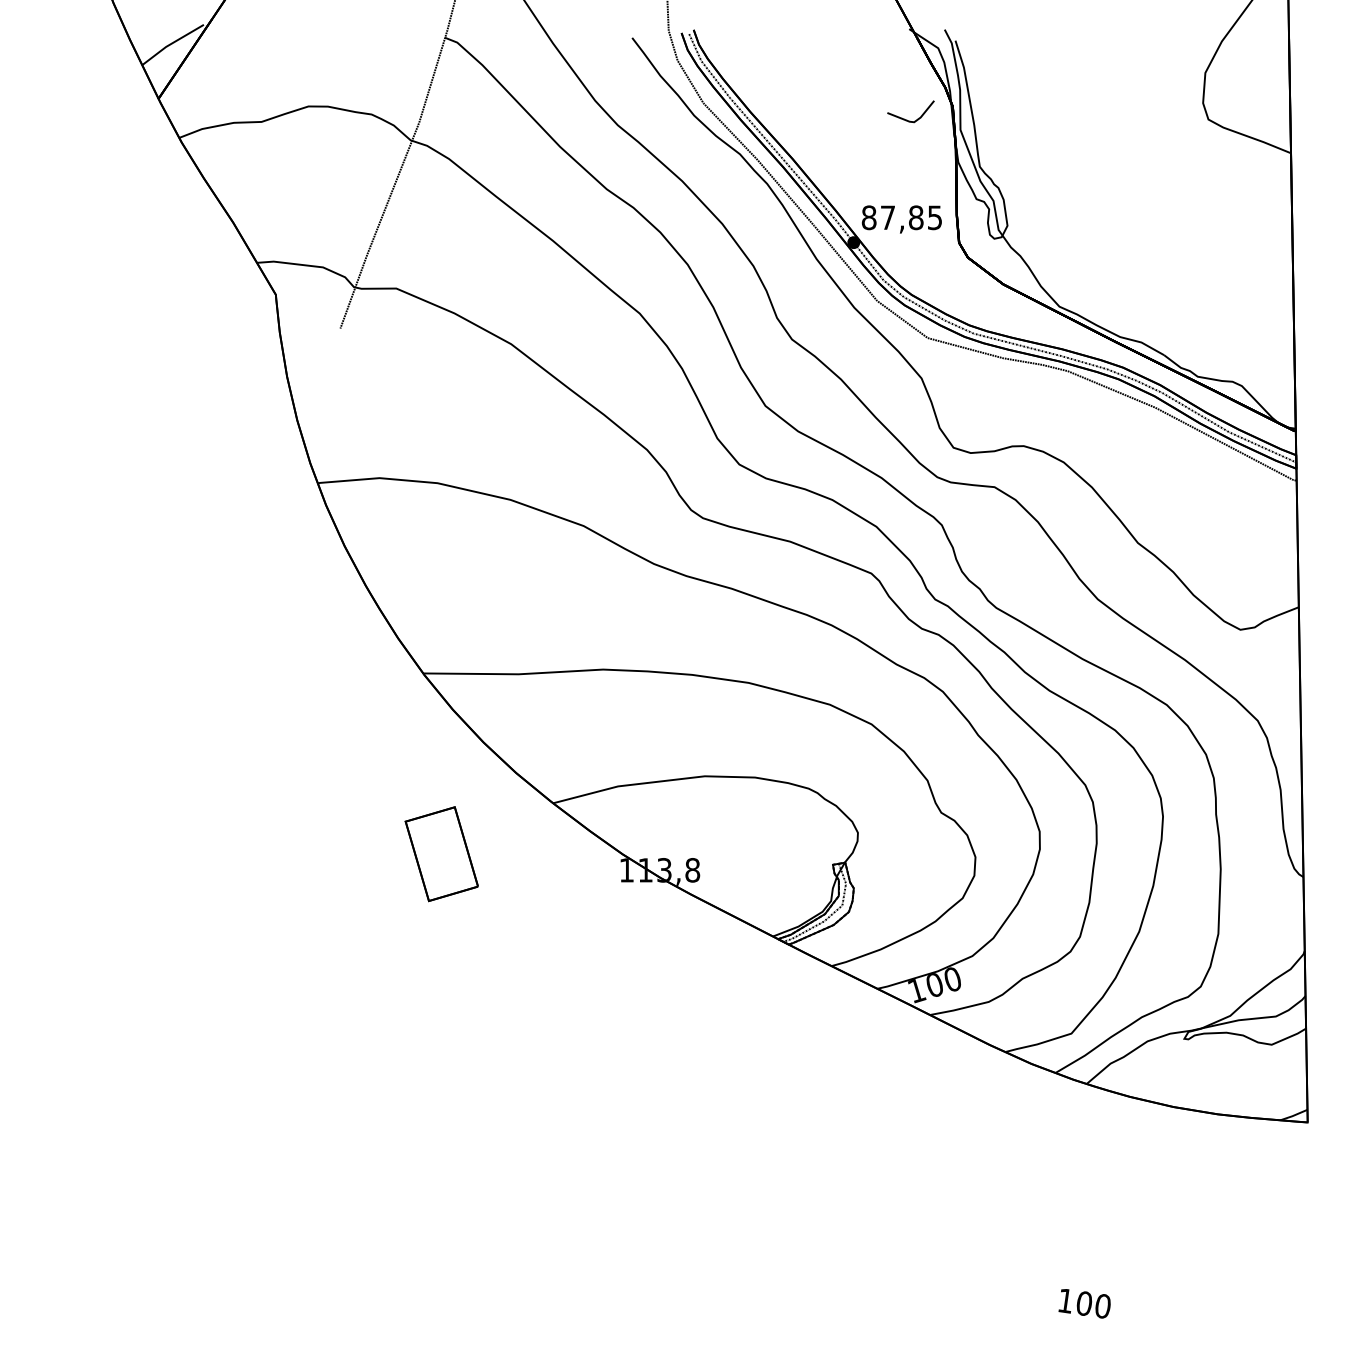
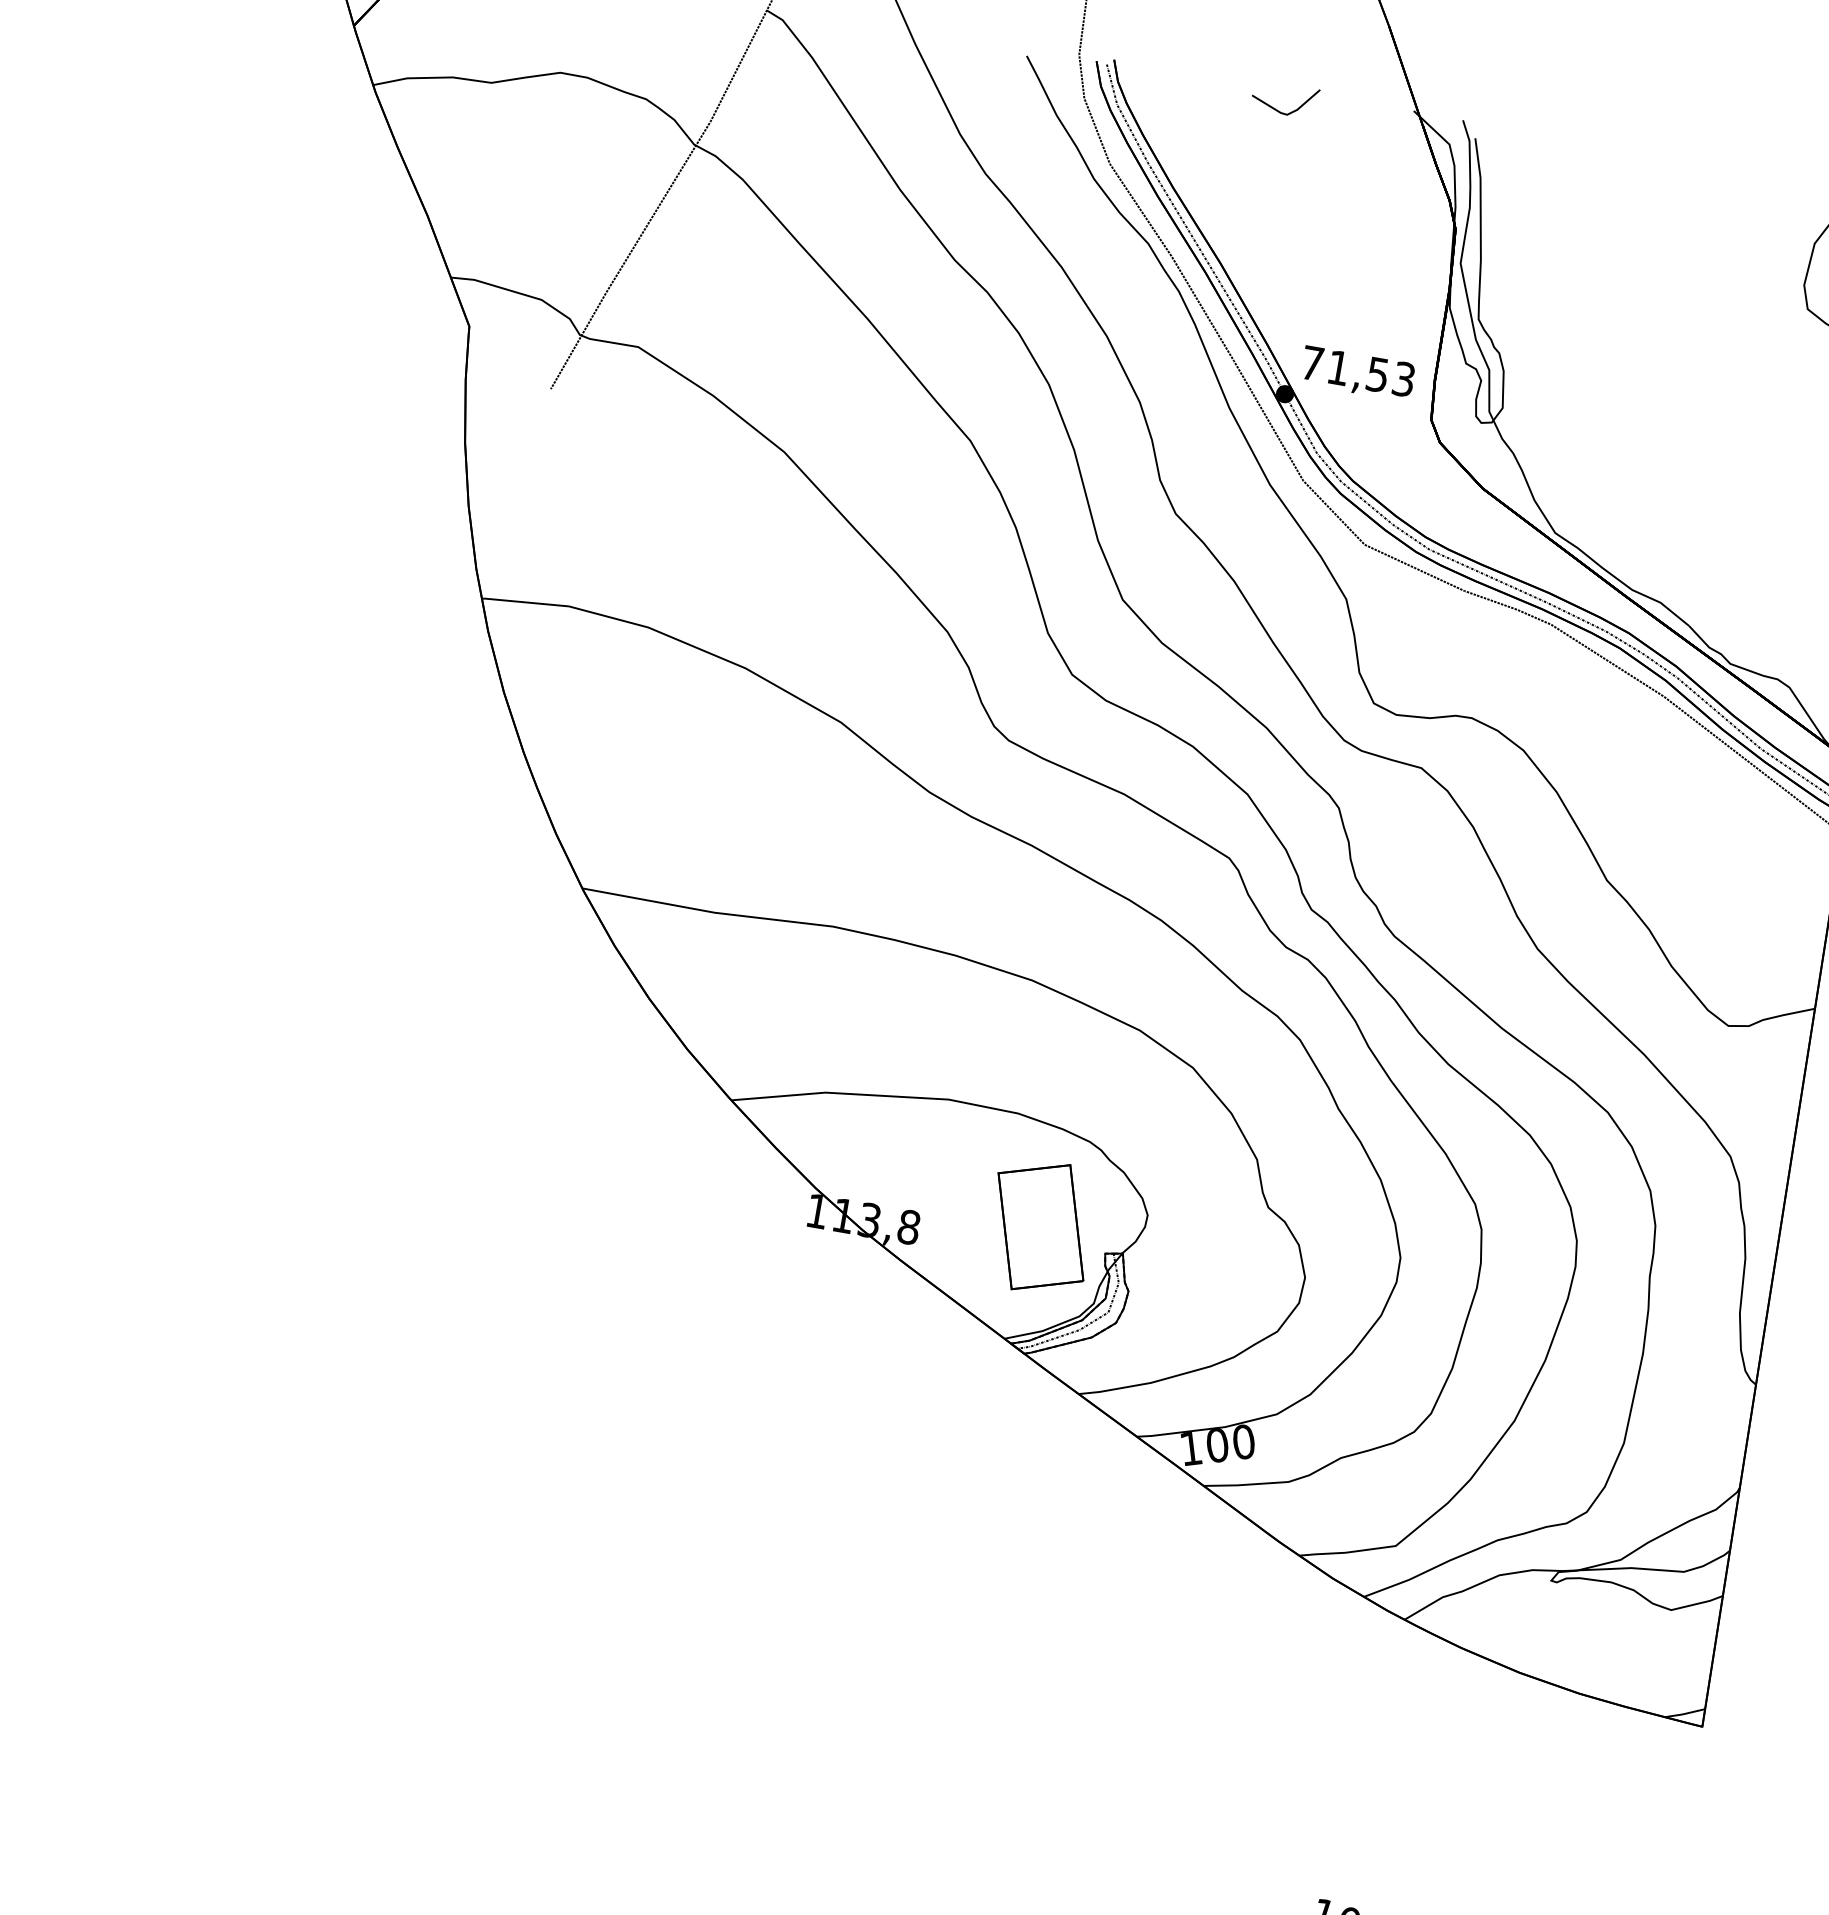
line: (907, 119) -> (1278, 109), moved
text: (901, 217) -> (1357, 370), 87,85 -> 71,53
part: (441, 854) -> (1040, 1227), moved

